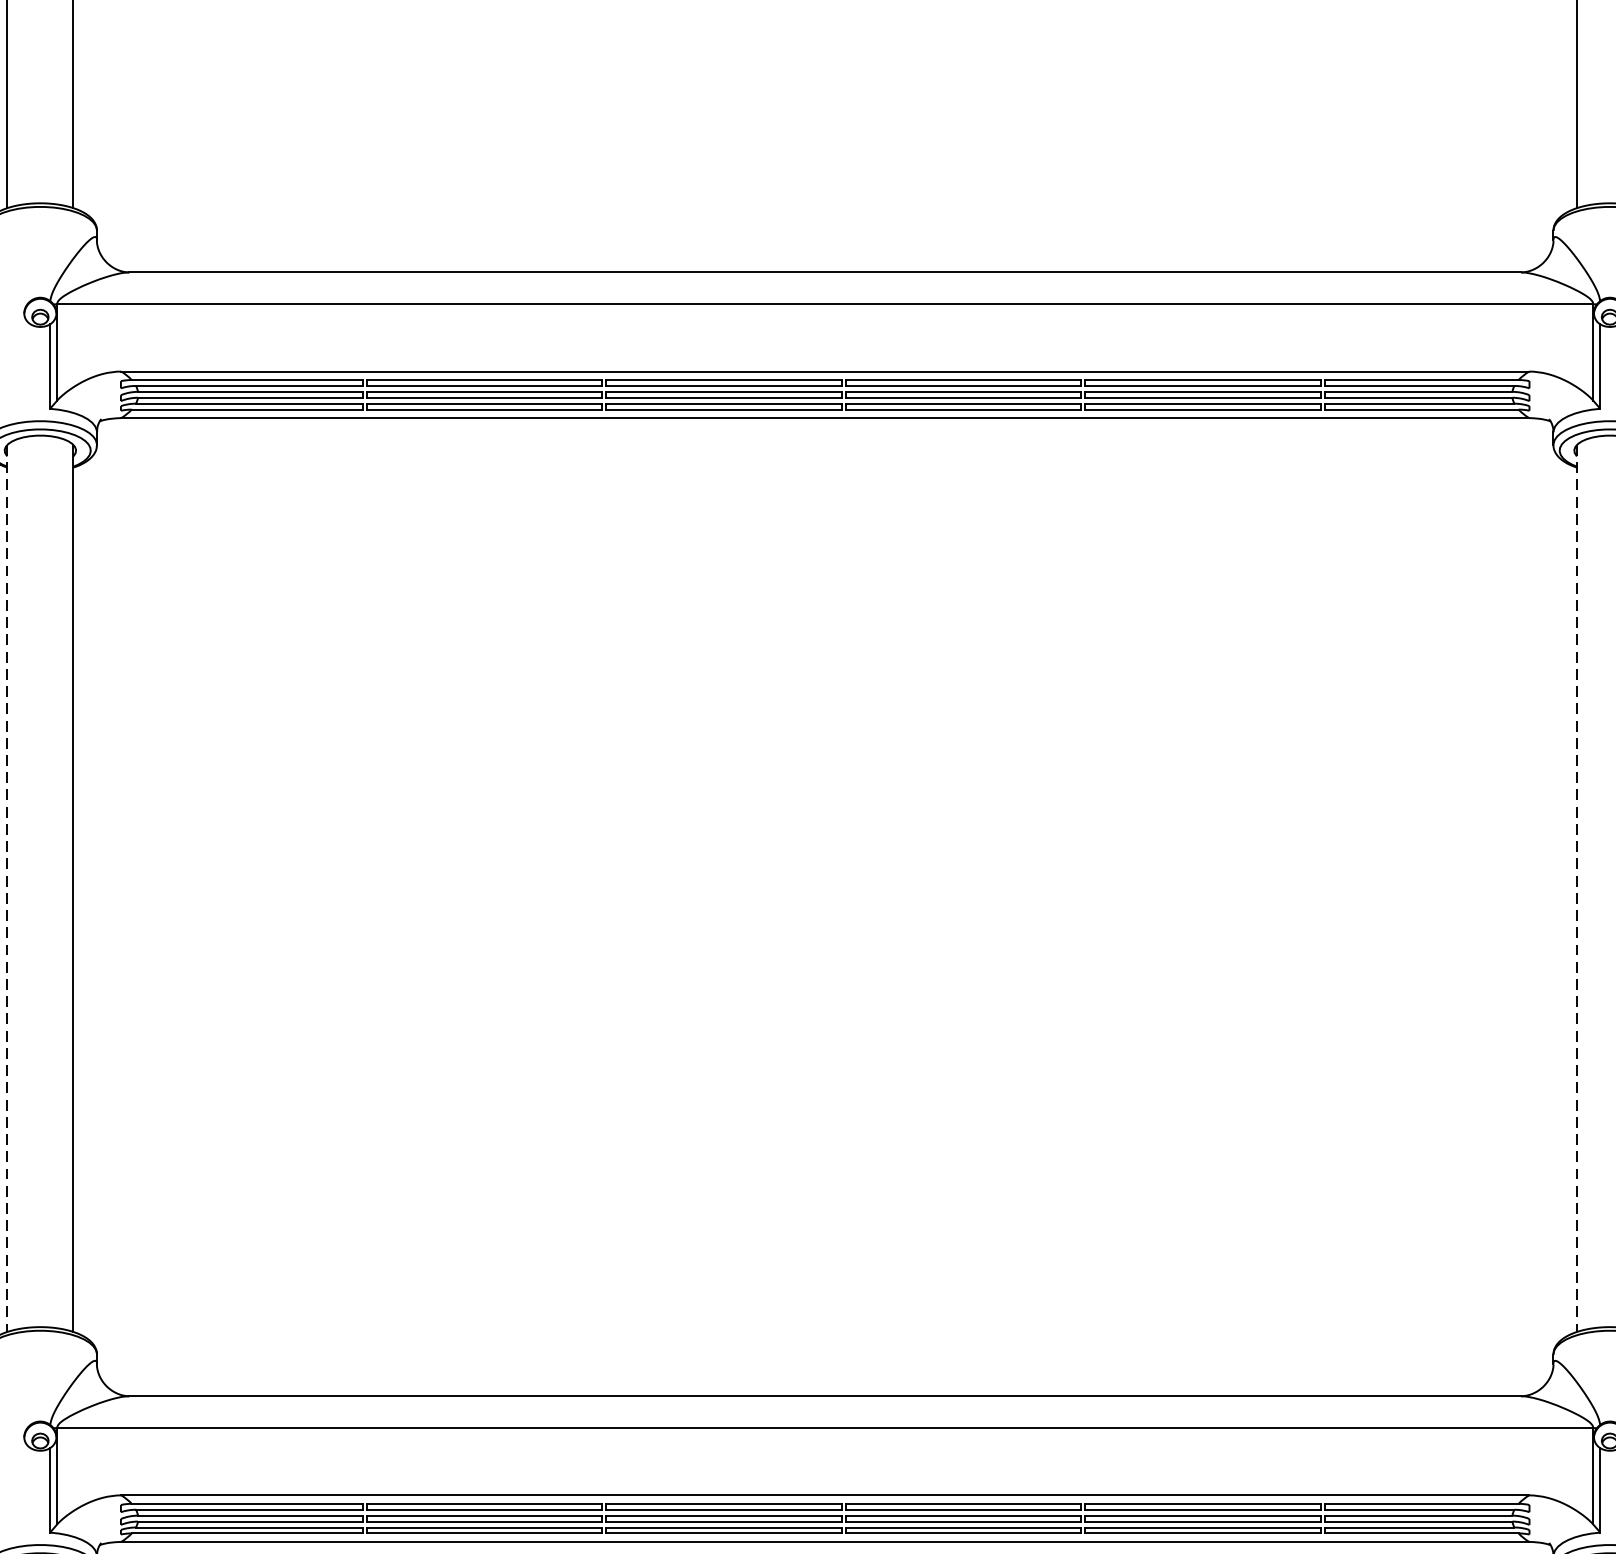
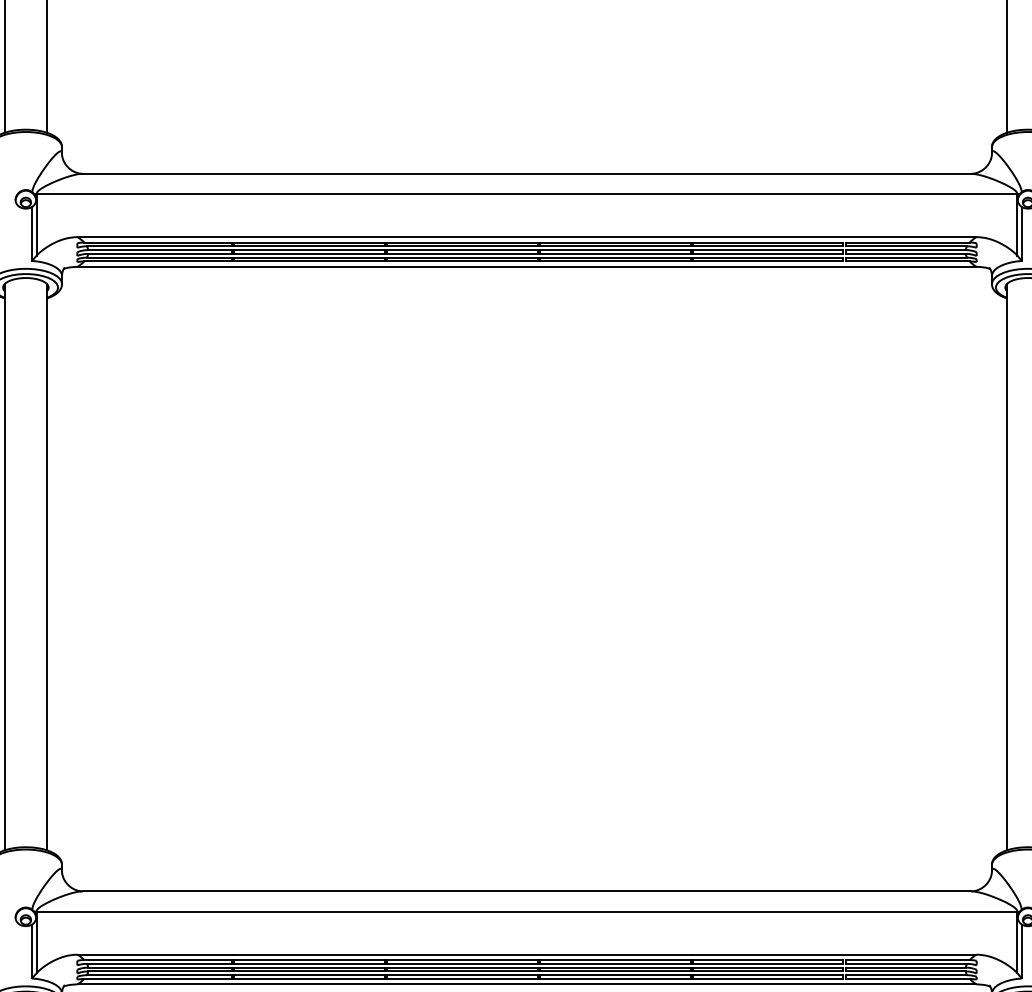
line: (6, 888) -> (4, 567), dashed -> solid
line: (1576, 888) -> (1006, 567), dashed -> solid

